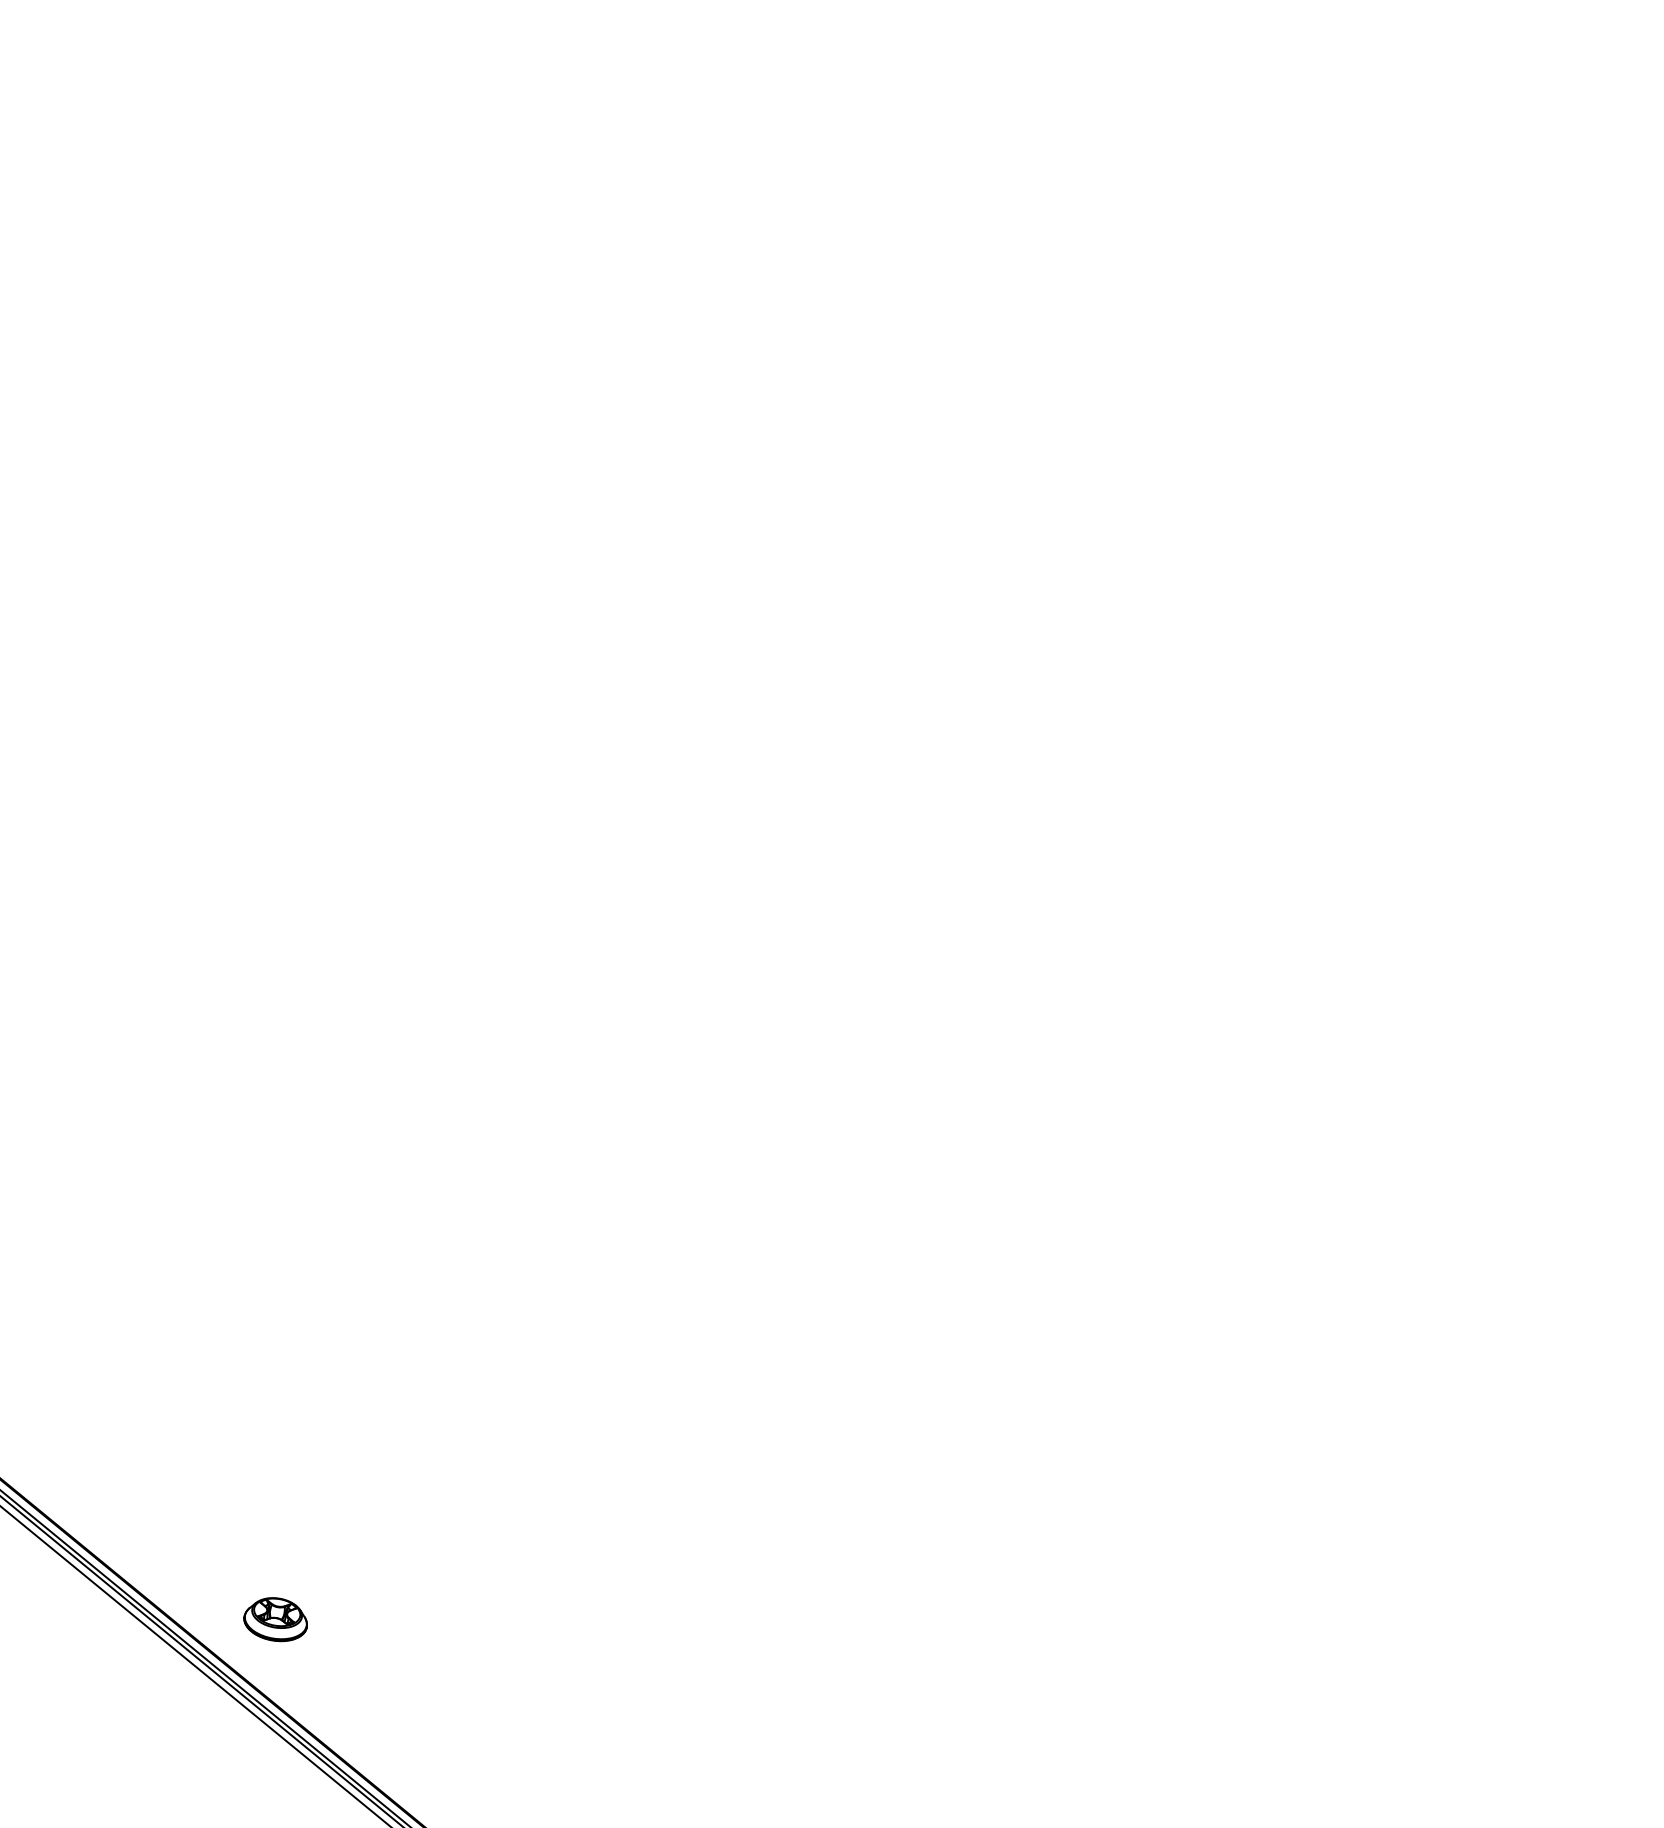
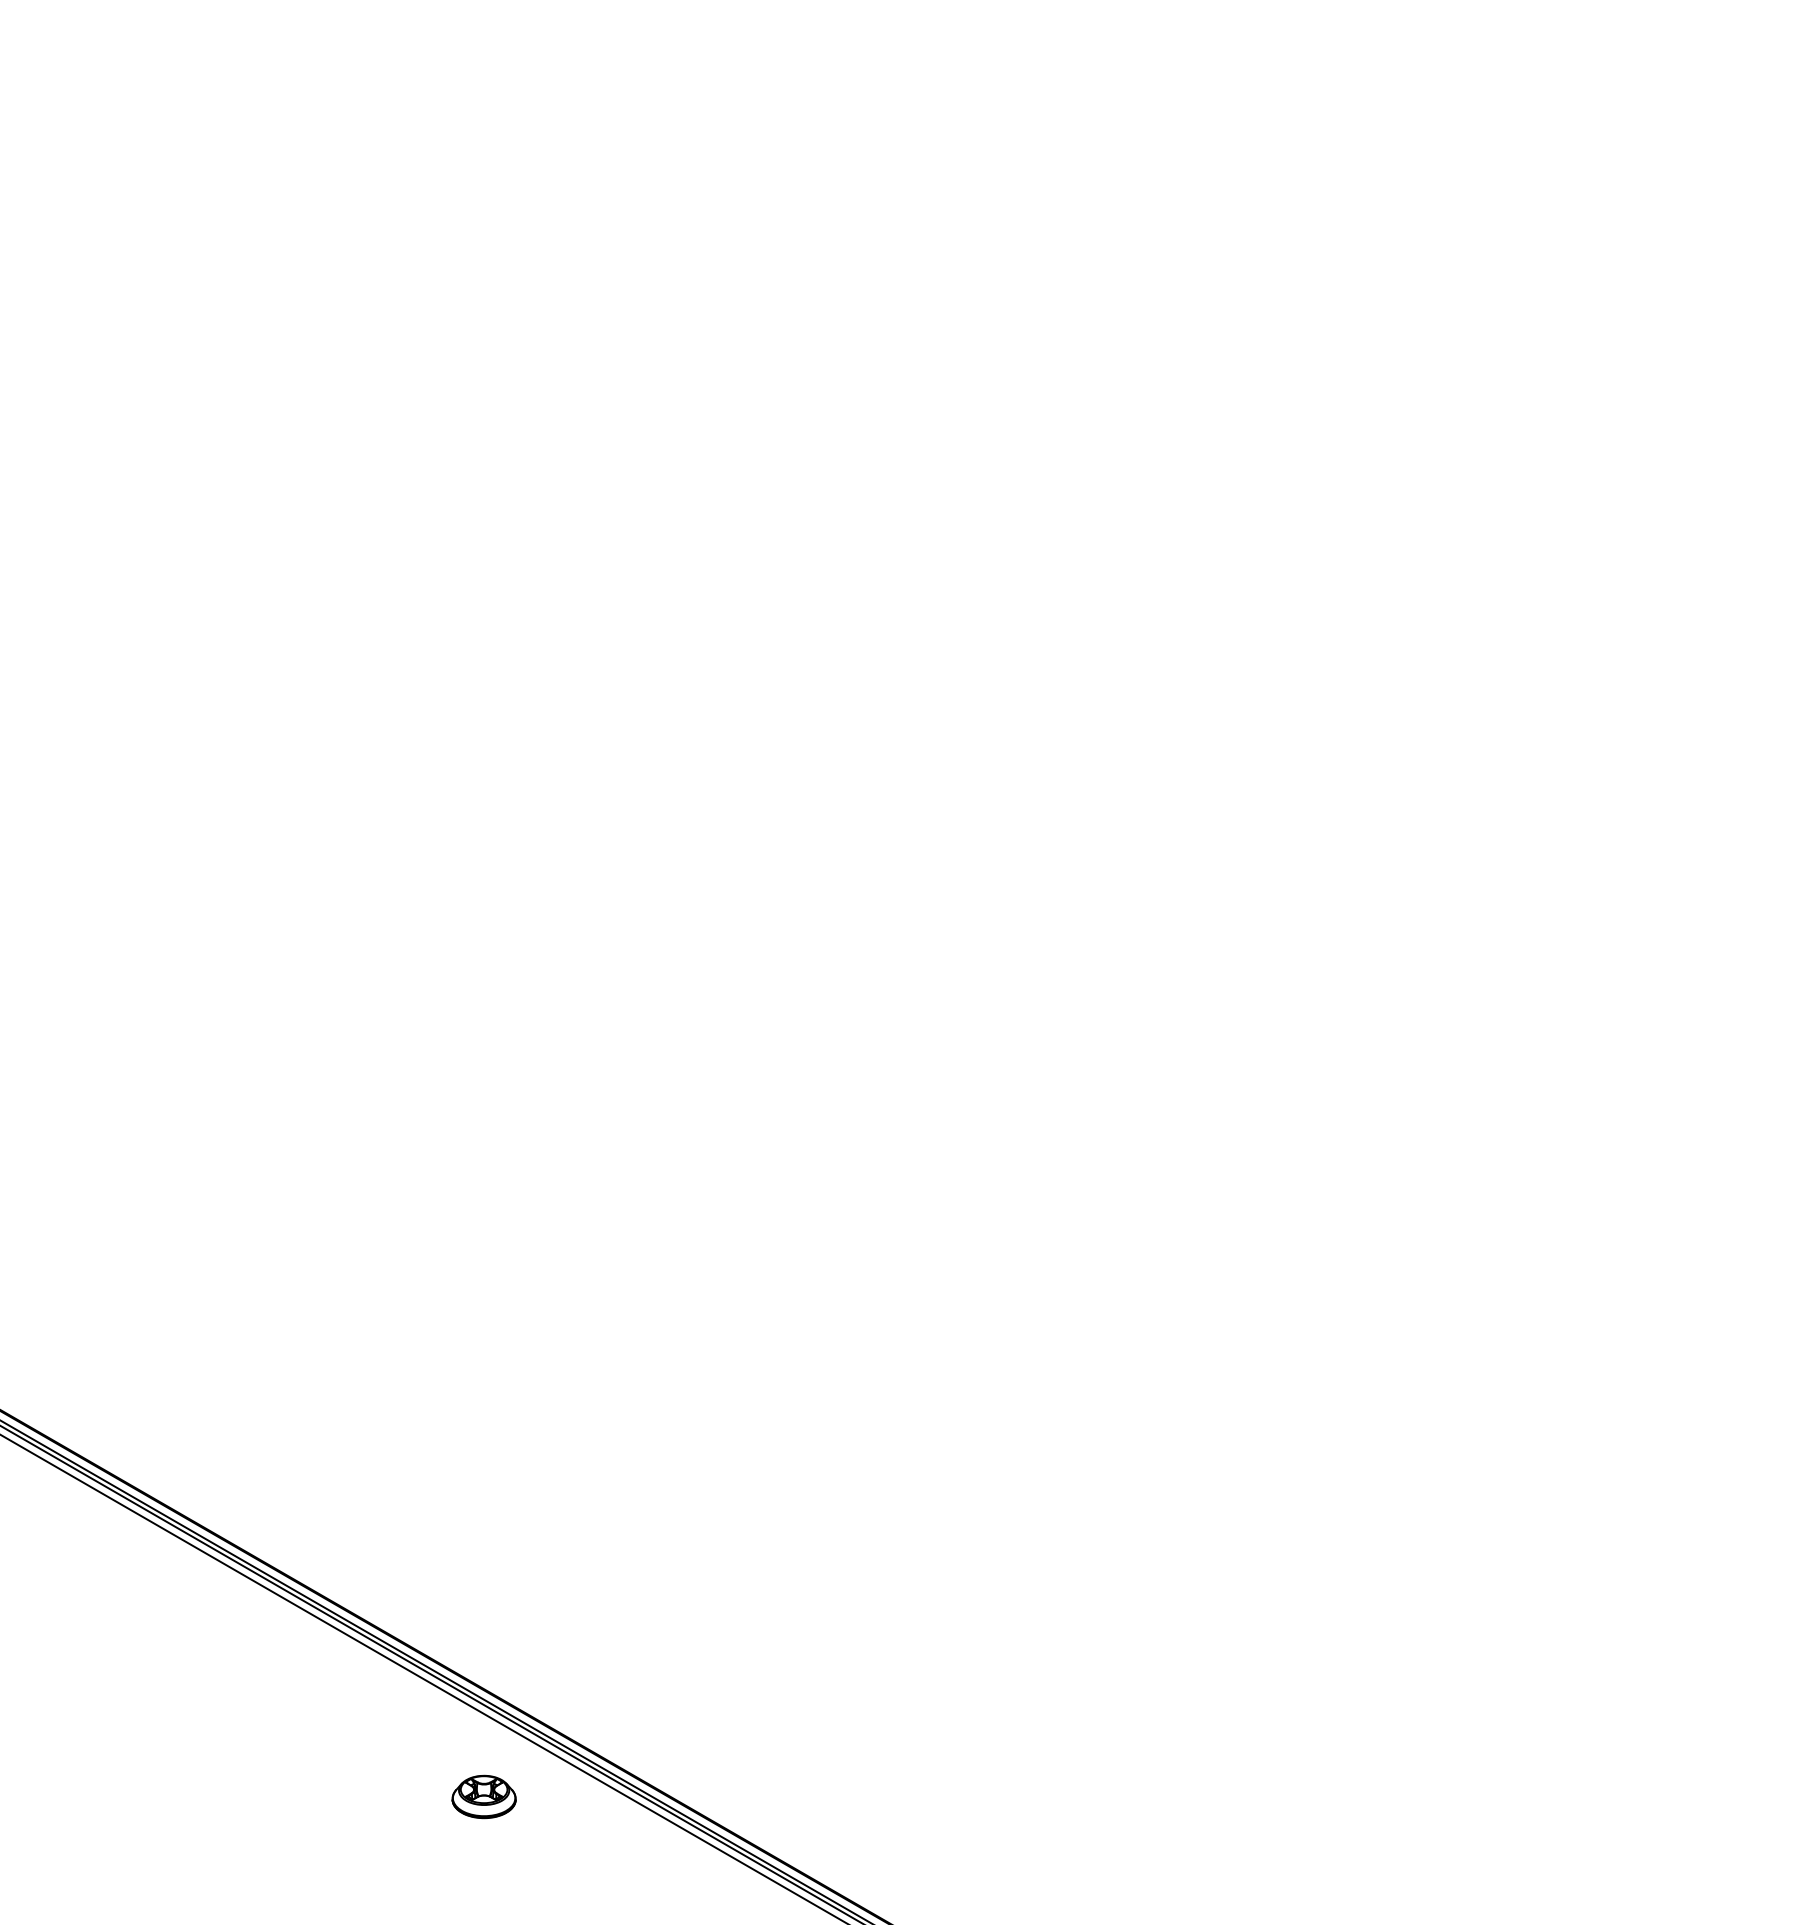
part: (275, 1618) -> (483, 1796), moved

